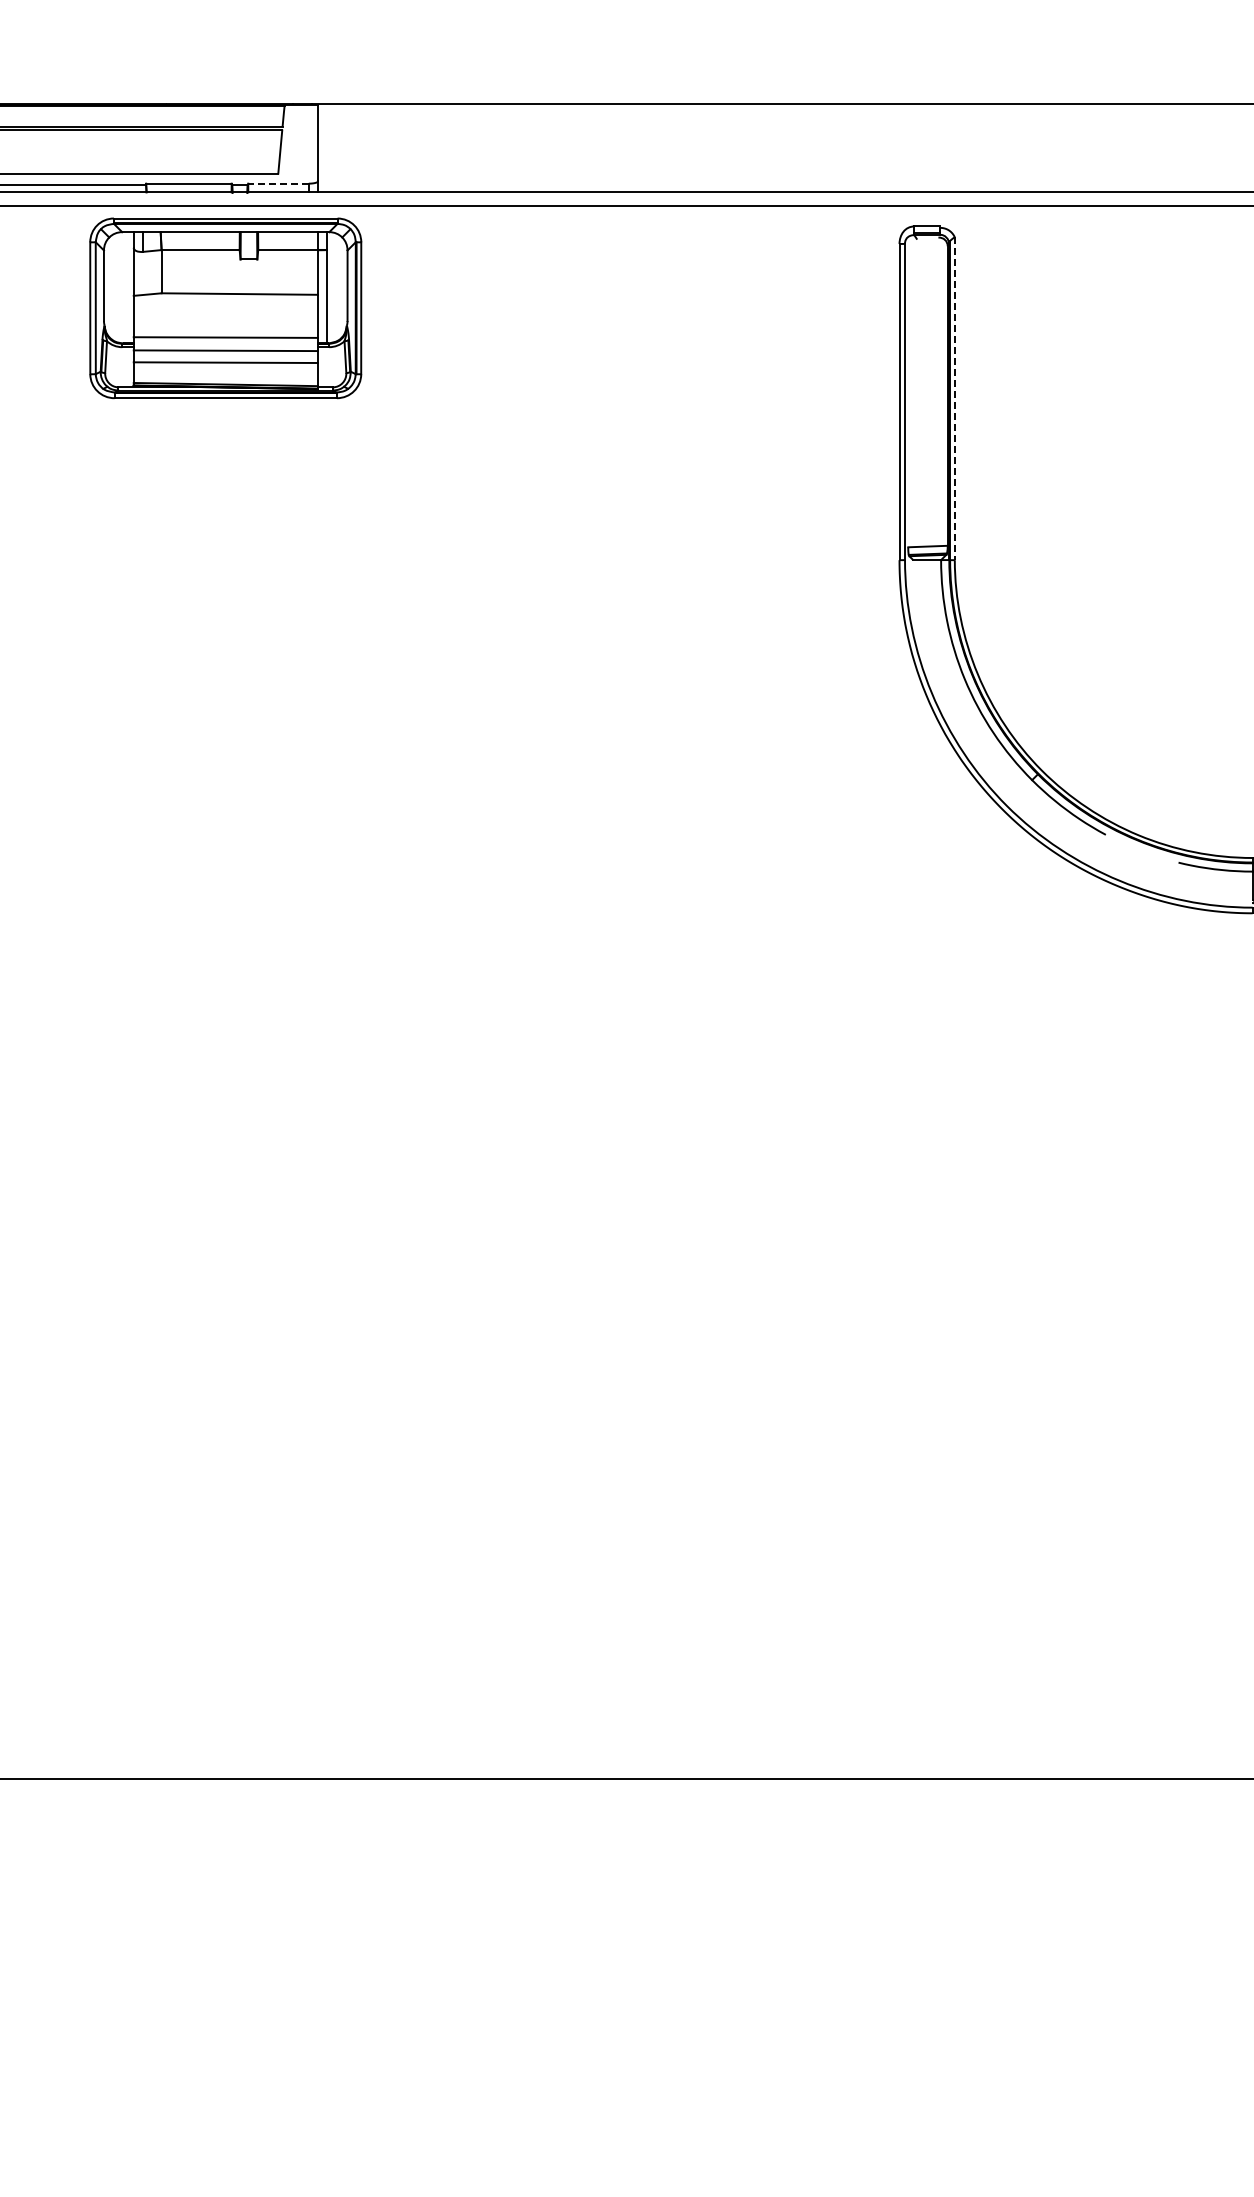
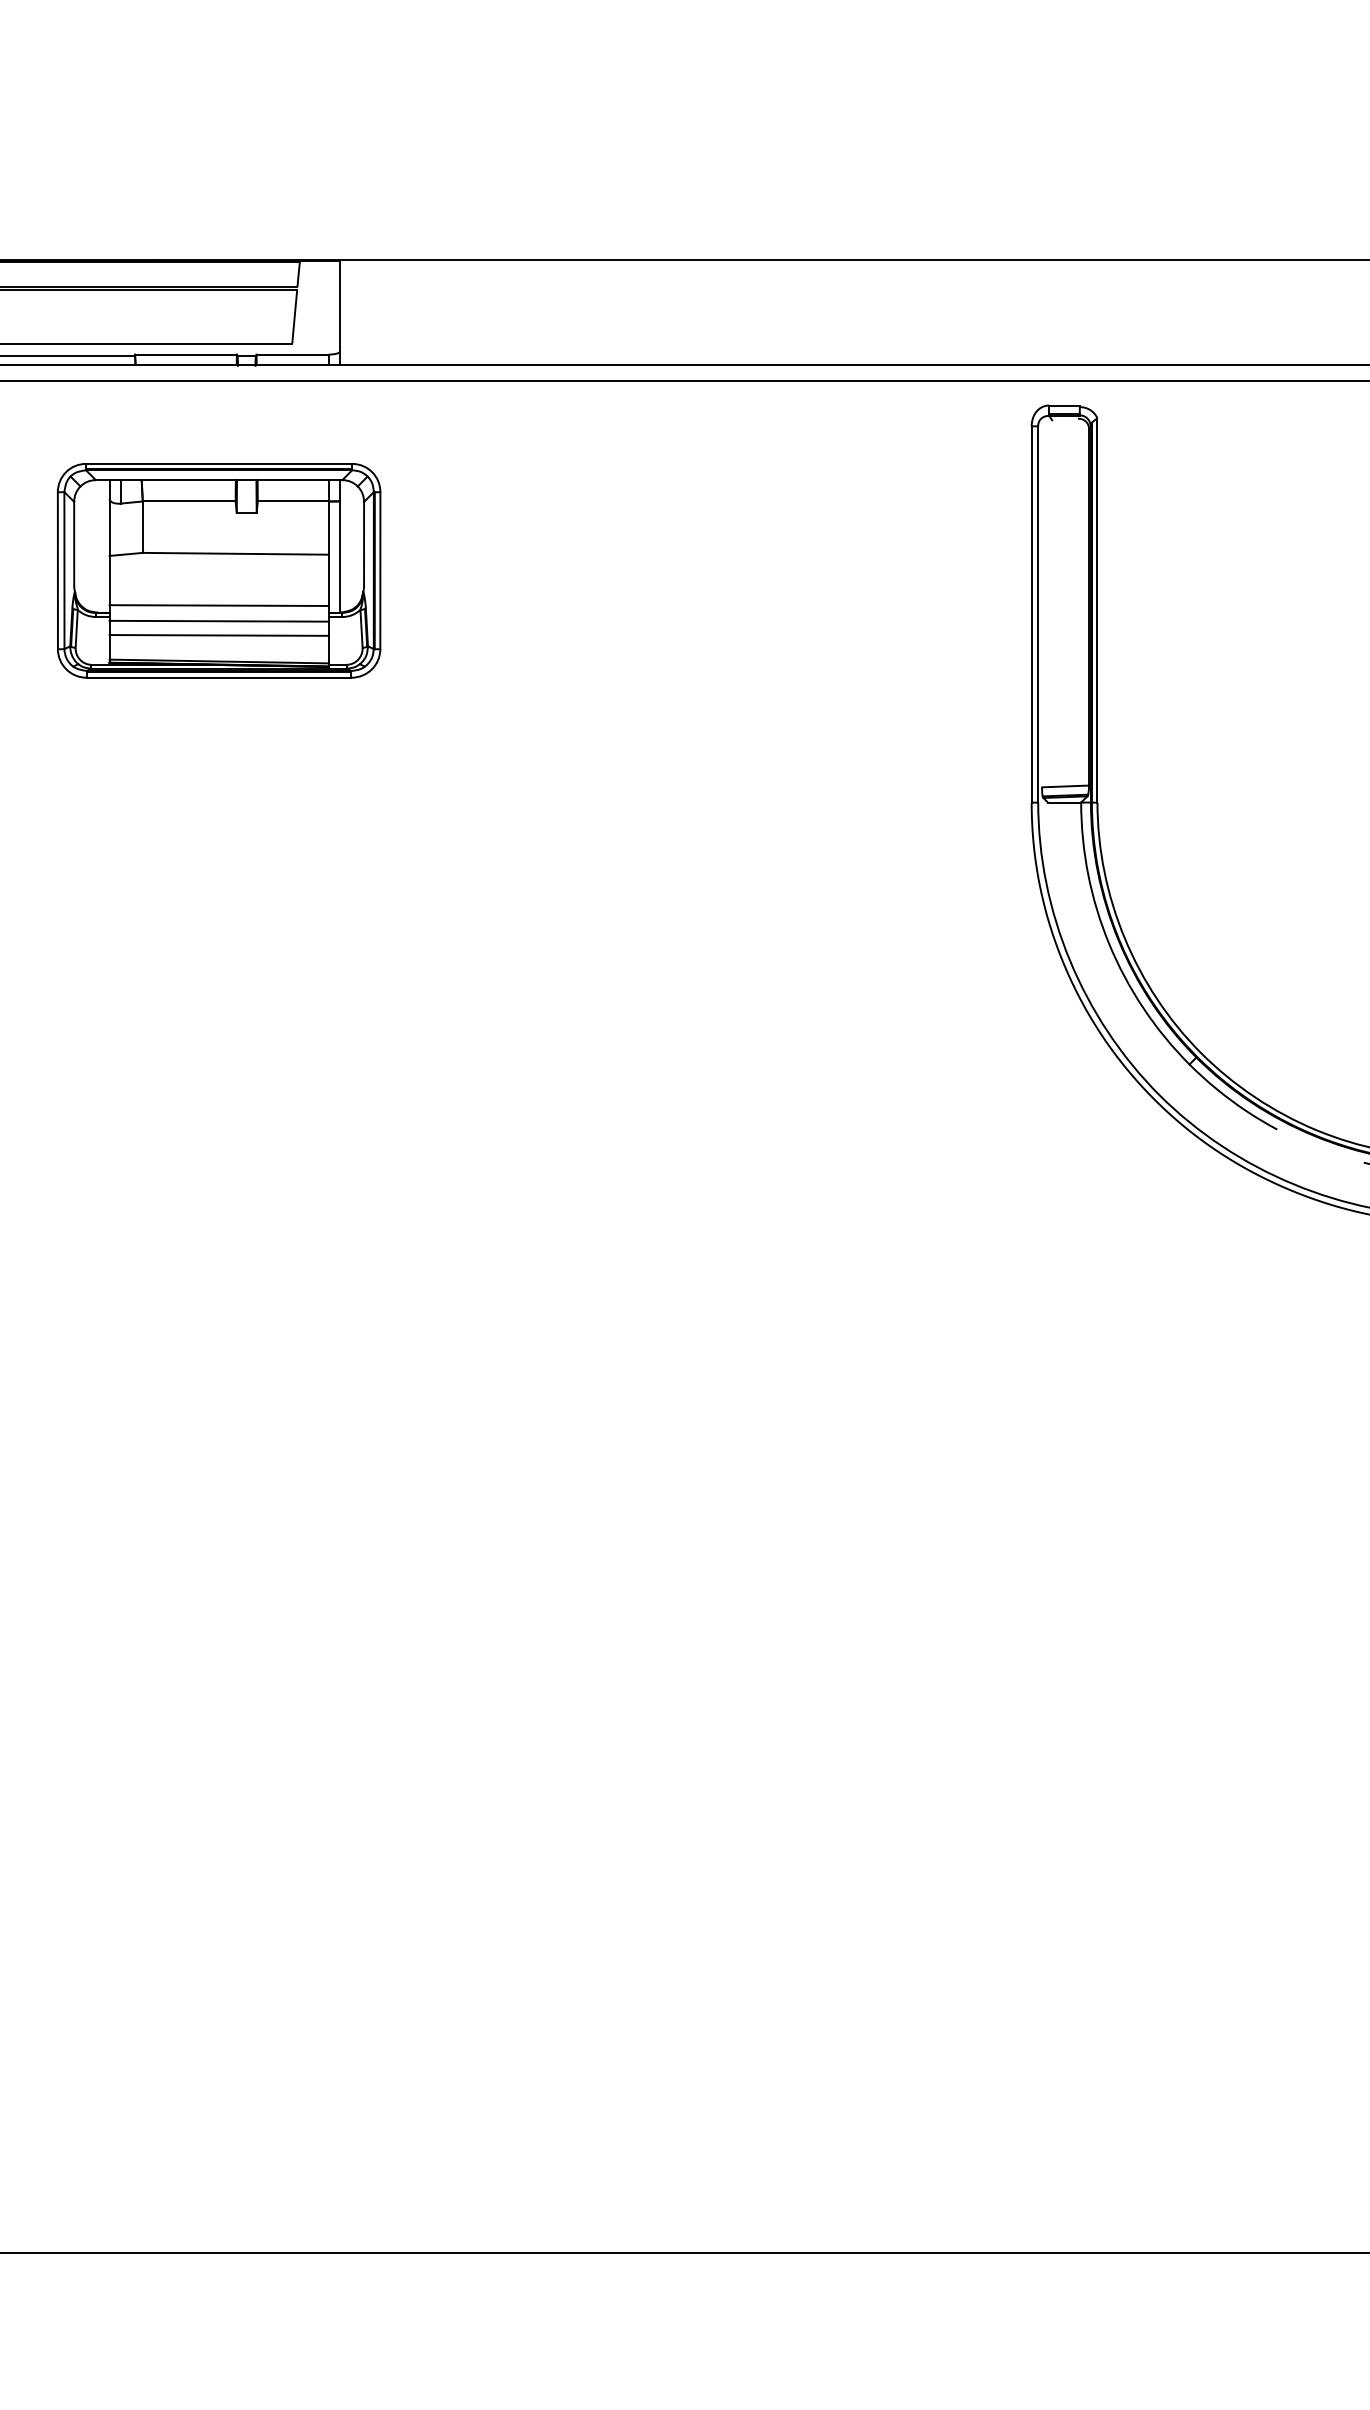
line: (278, 183) -> (292, 354), dashed -> solid
part: (225, 308) -> (218, 570), moved
line: (954, 399) -> (1097, 611), dashed -> solid

